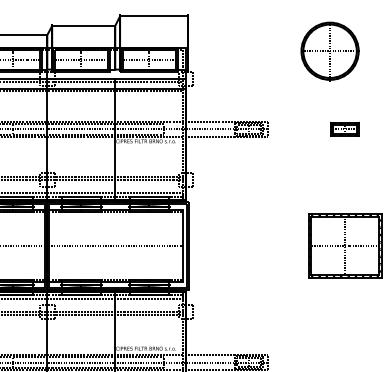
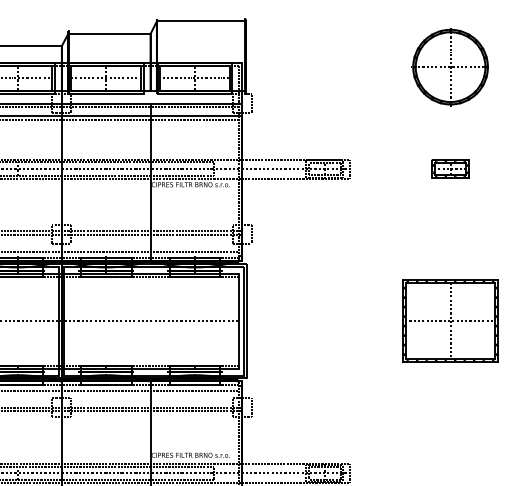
part: (329, 51) -> (449, 67), moved

